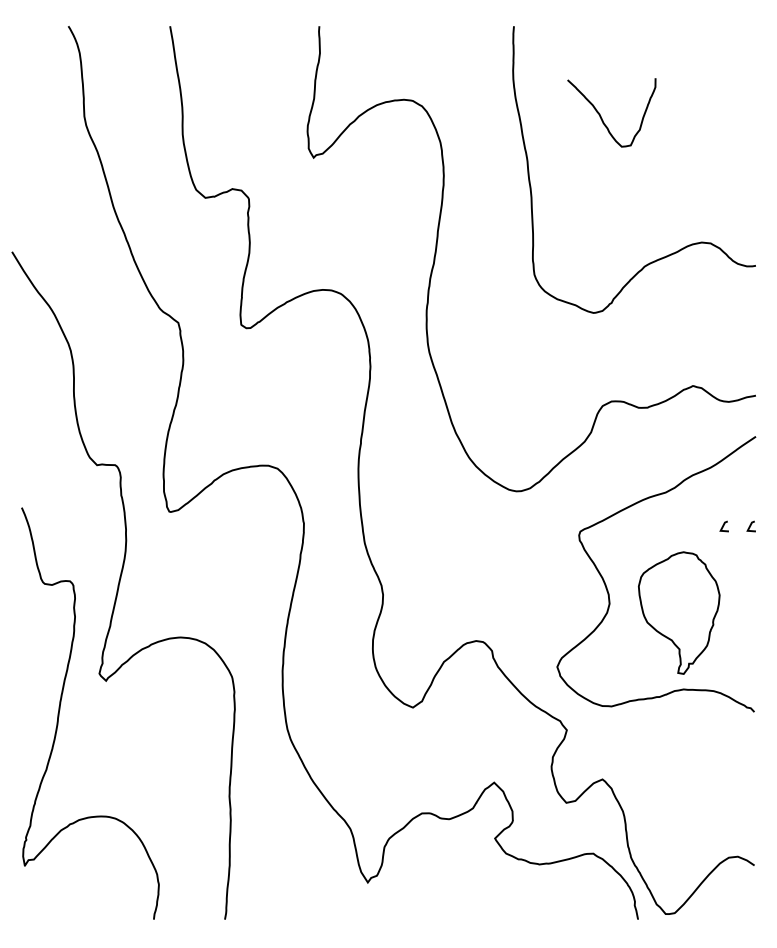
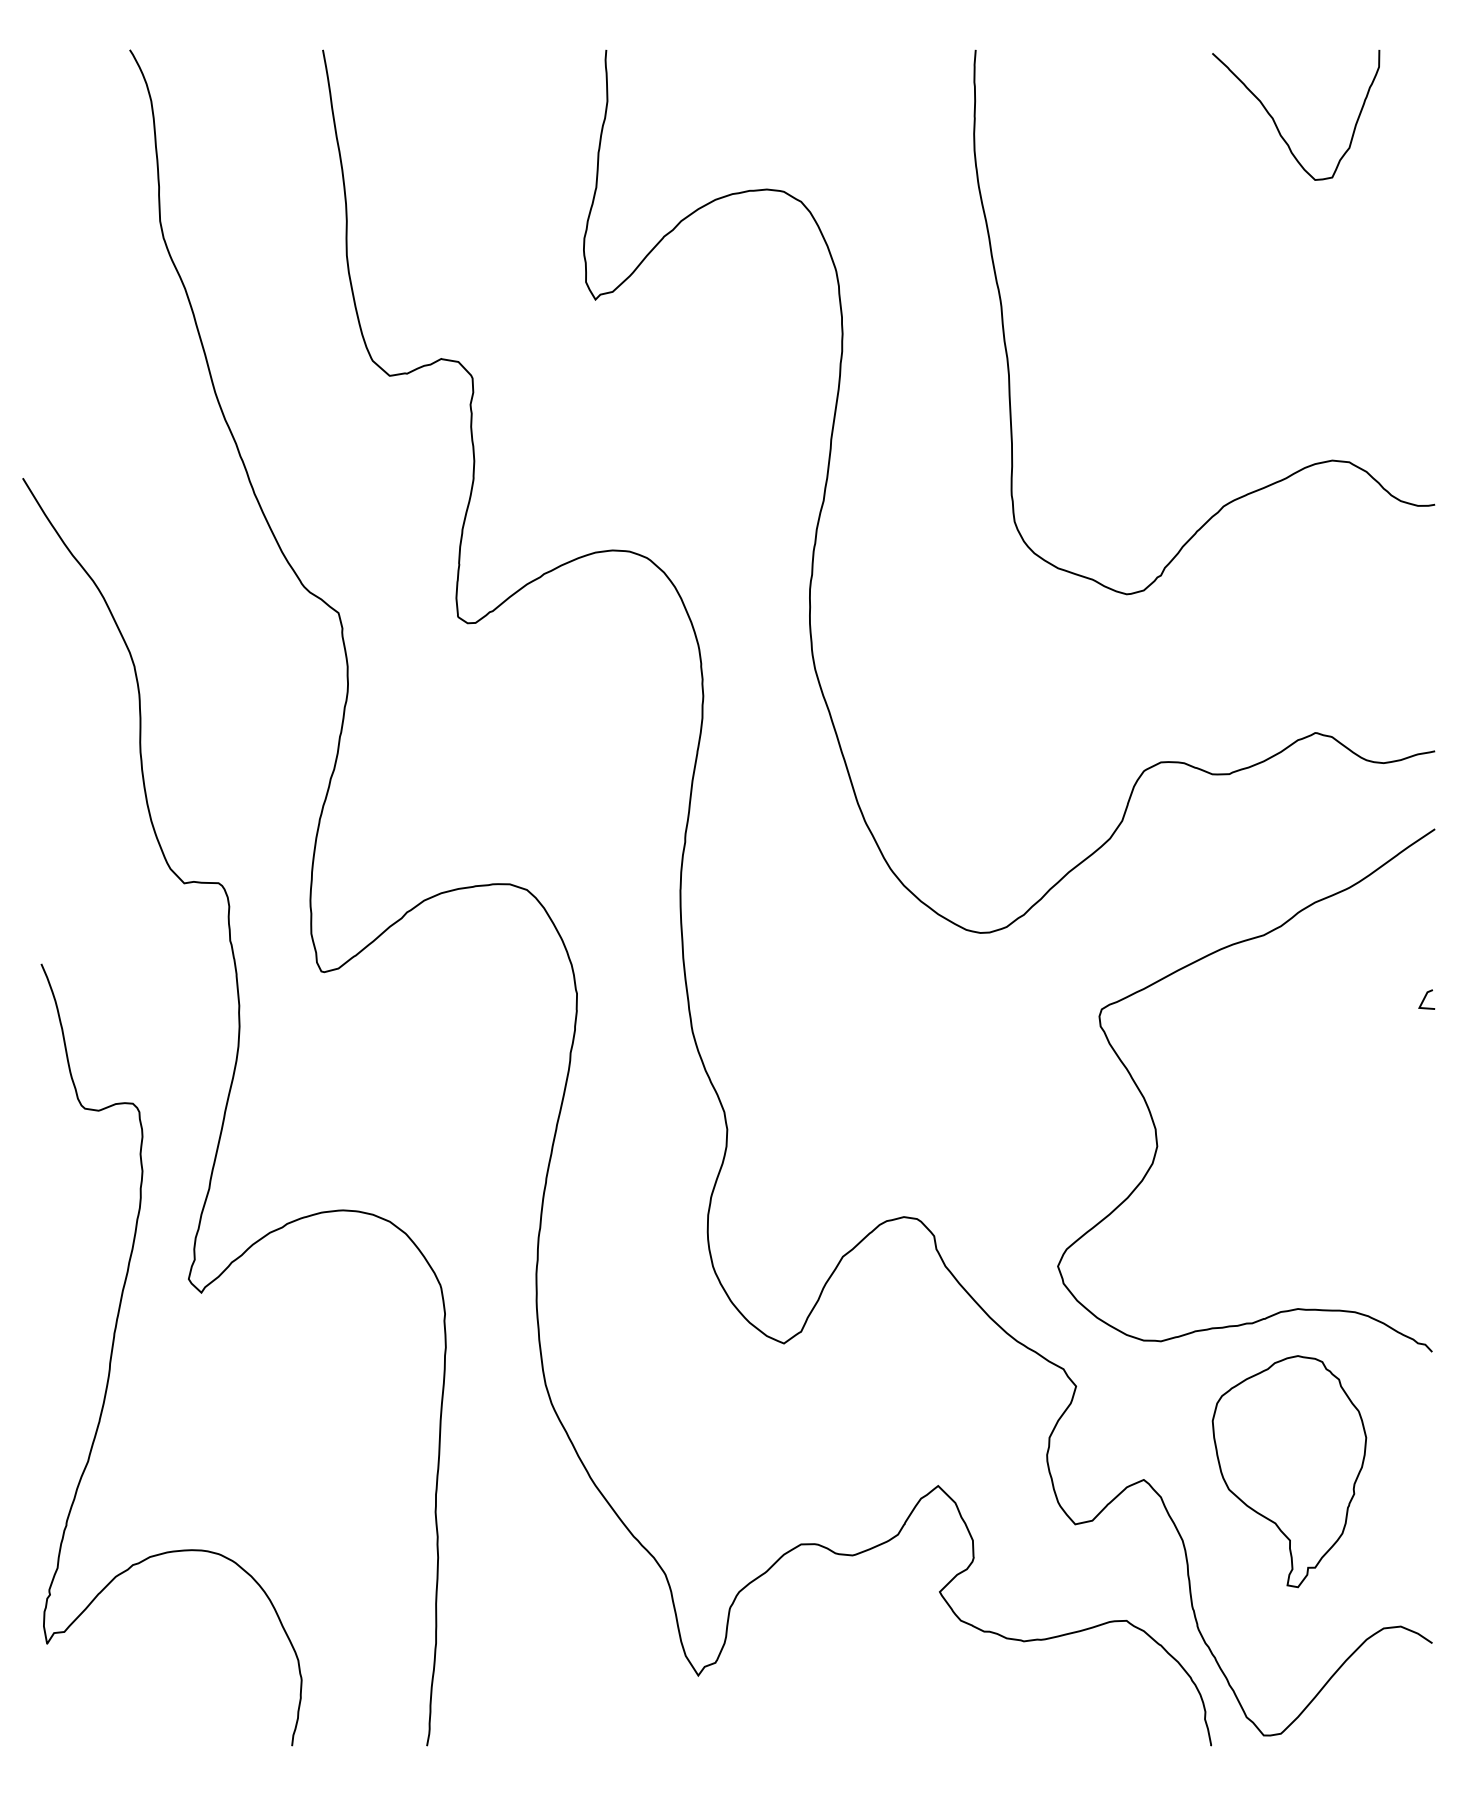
curve: (601, 116) -> (1276, 122), moved
line: (723, 526) -> (1373, 999), removed
part: (679, 612) -> (1289, 1470), moved

